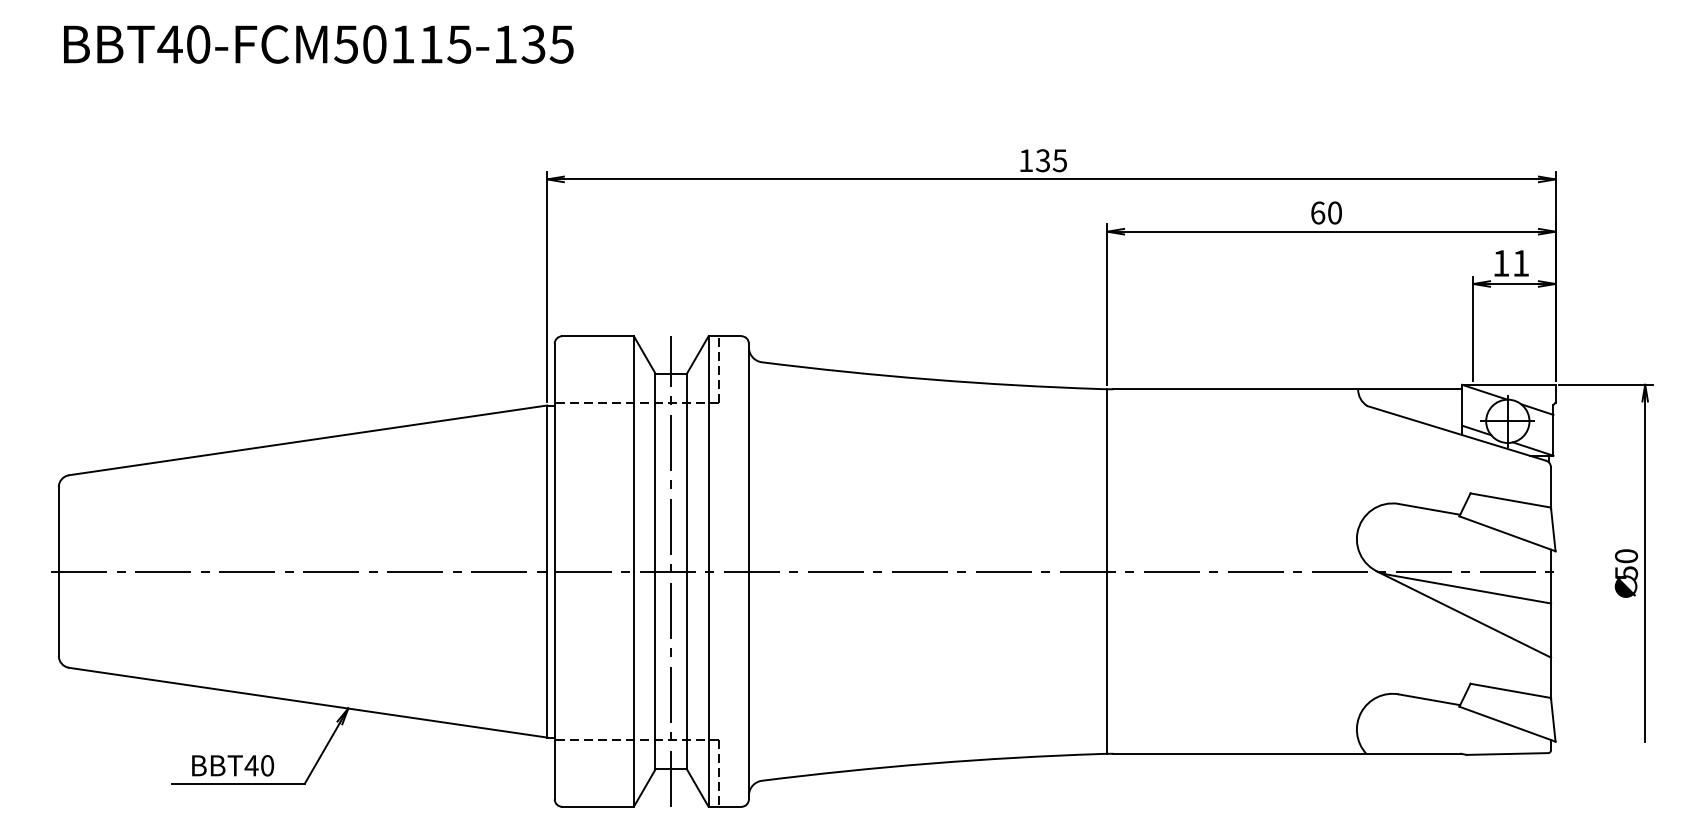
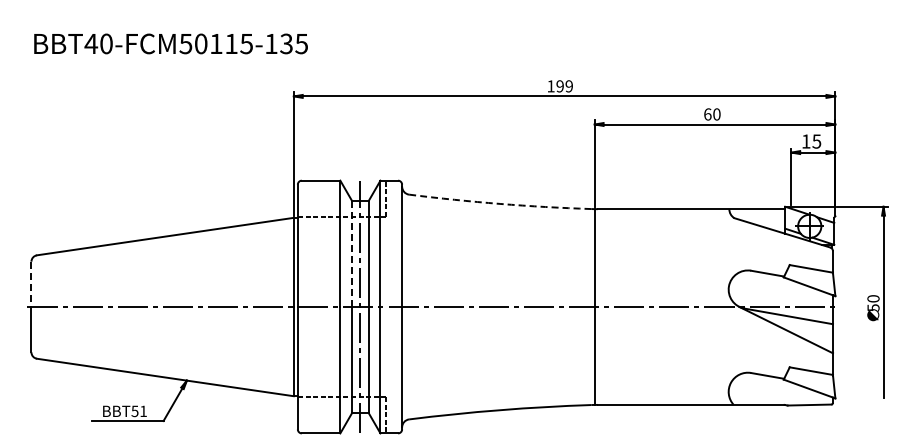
text: (317, 43) -> (170, 43), moved
text: (1051, 160) -> (564, 86), 135 -> 199
text: (1520, 263) -> (816, 141), 11 -> 15
arc: (932, 378) -> (500, 203), solid -> dashed
line: (654, 473) -> (351, 254), solid -> dashed
line: (58, 529) -> (31, 284), solid -> dashed
text: (259, 766) -> (139, 411), BBT40 -> BBT51

